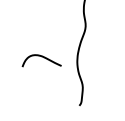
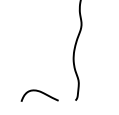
curve: (43, 58) -> (41, 93), moved

